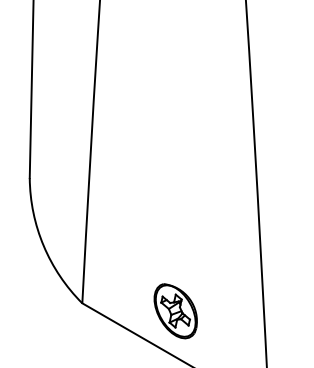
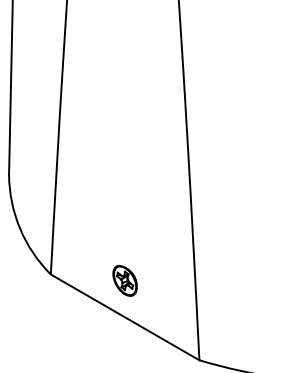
part: (174, 310) -> (124, 280), size x0.7

